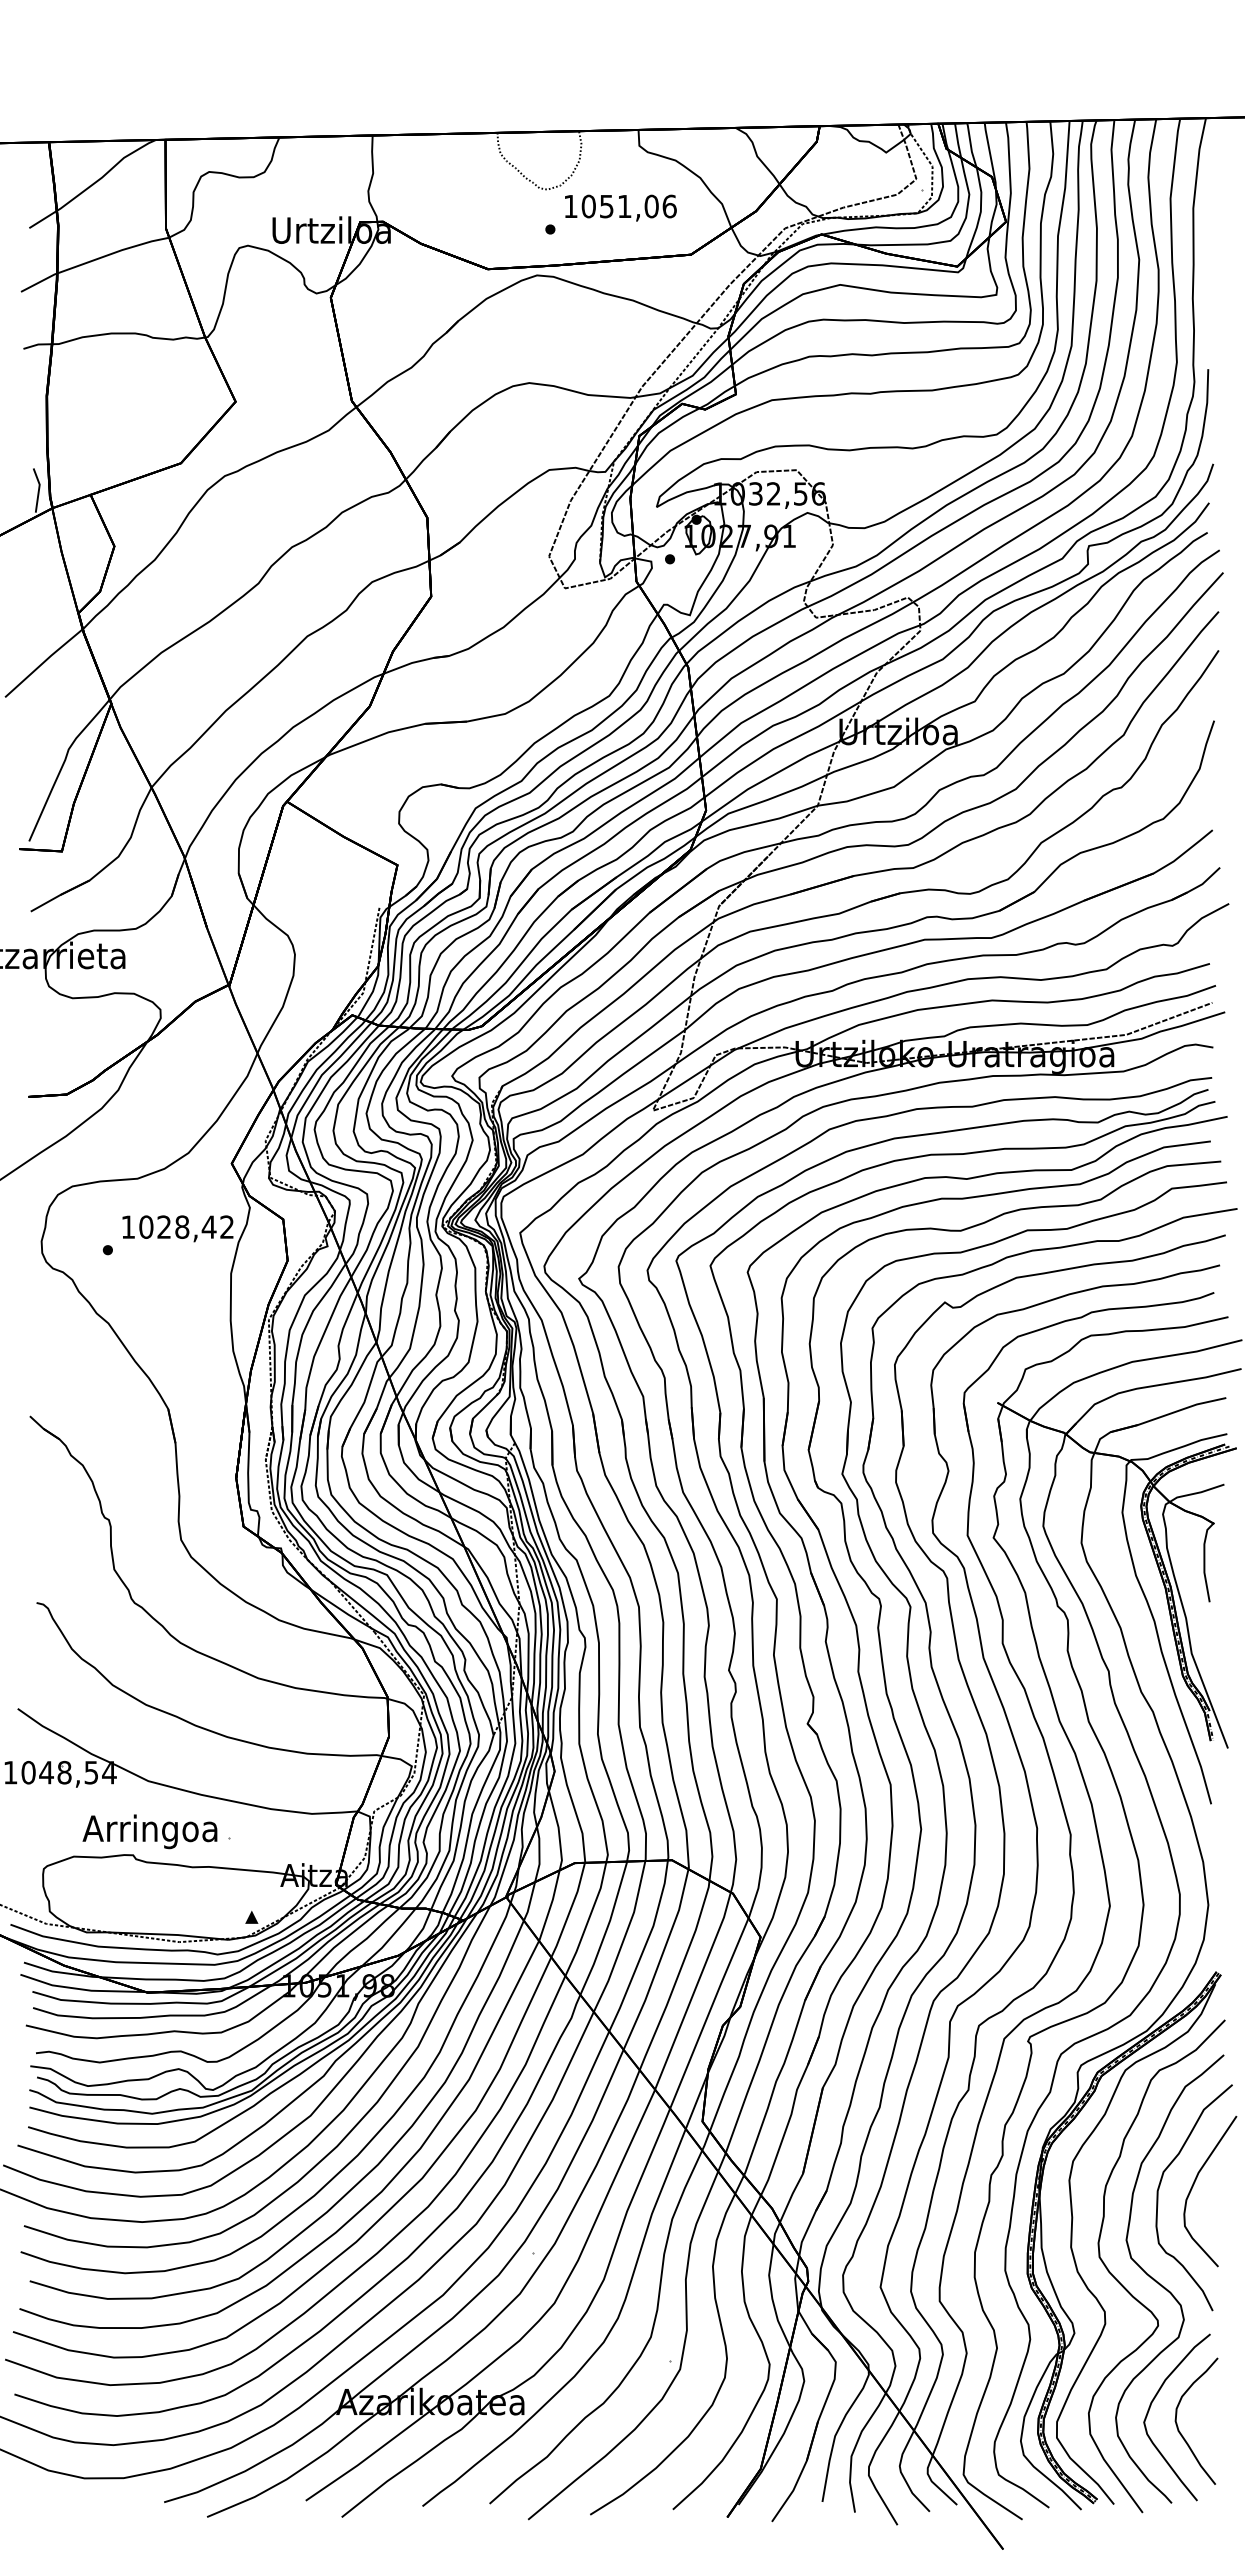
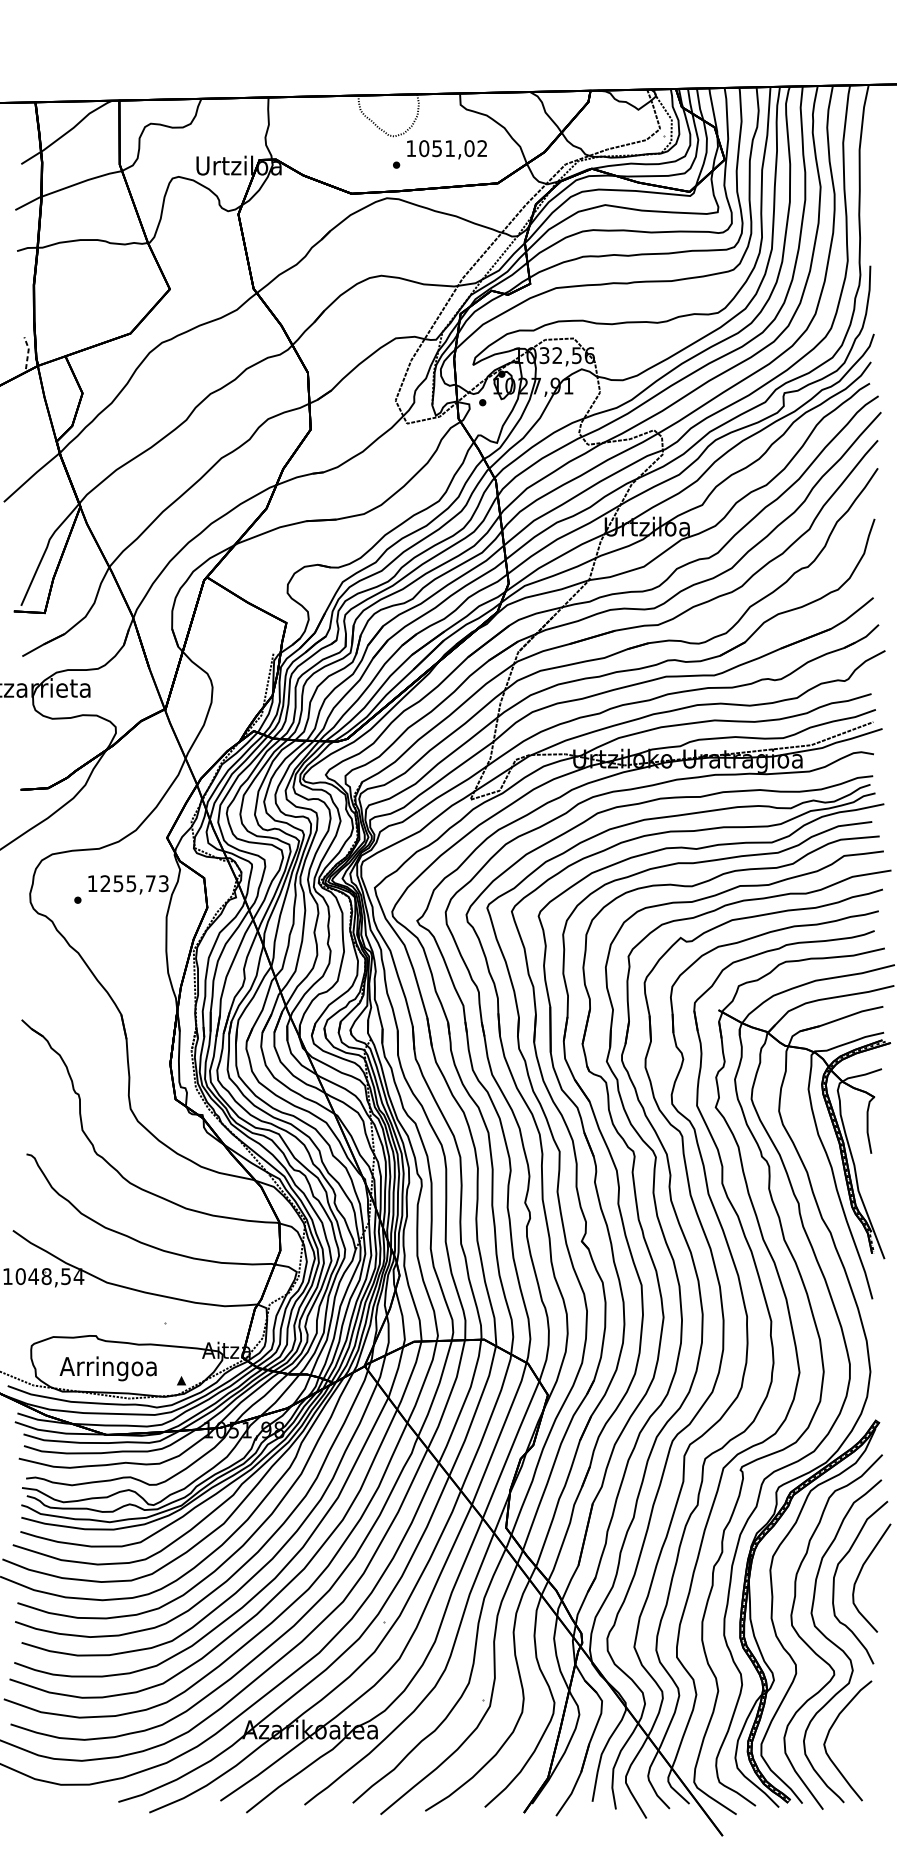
text: (669, 206) -> (482, 148), 1051,06 -> 1051,02
line: (39, 489) -> (28, 352), solid -> dashed
text: (186, 1226) -> (134, 883), 1028,42 -> 1255,73
text: (149, 1831) -> (107, 1368), moved
curve: (1178, 2426) -> (848, 1747), removed

